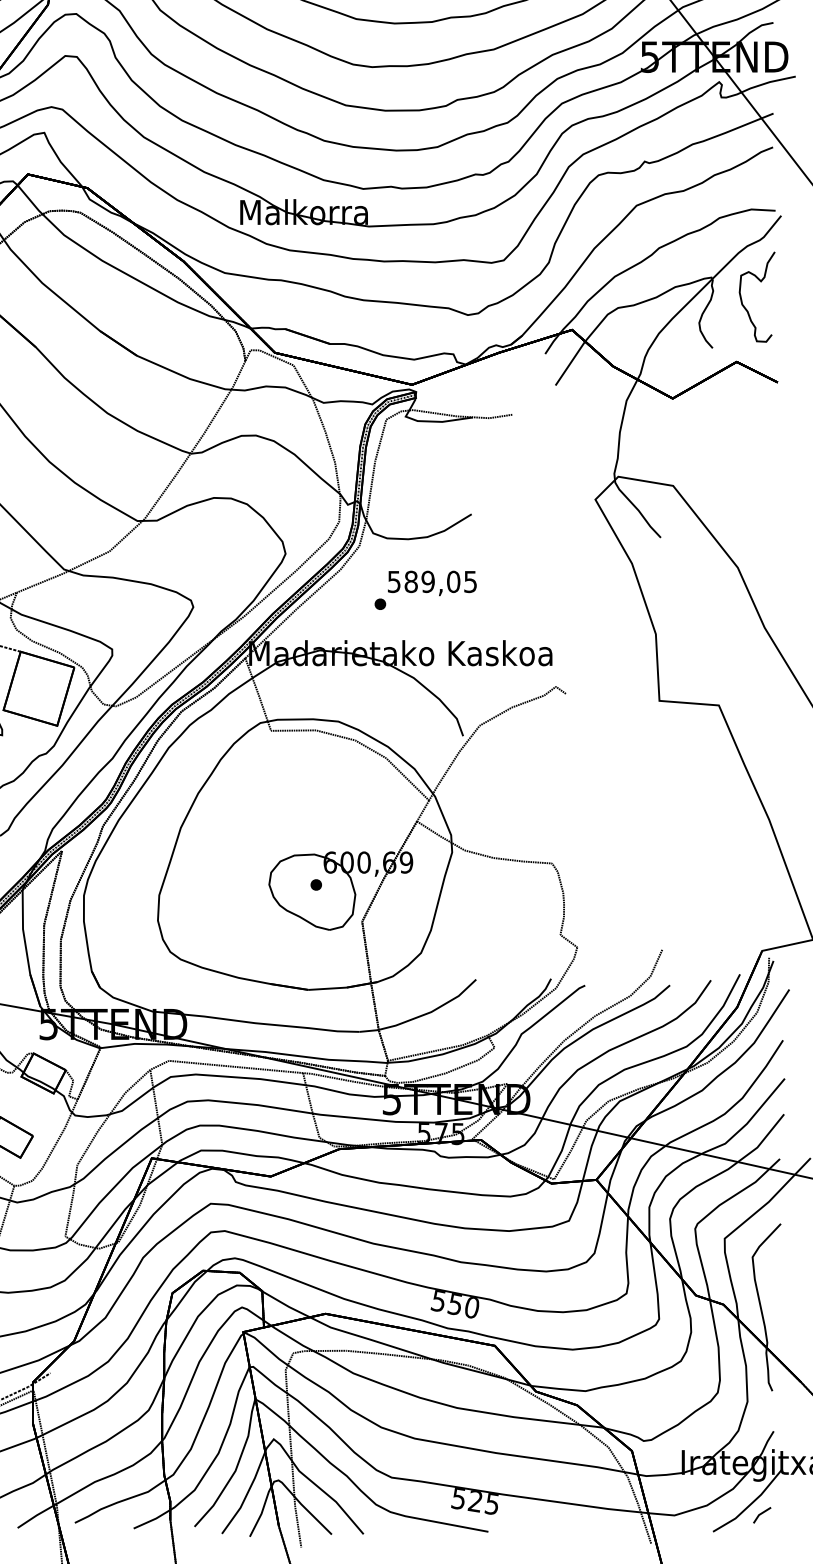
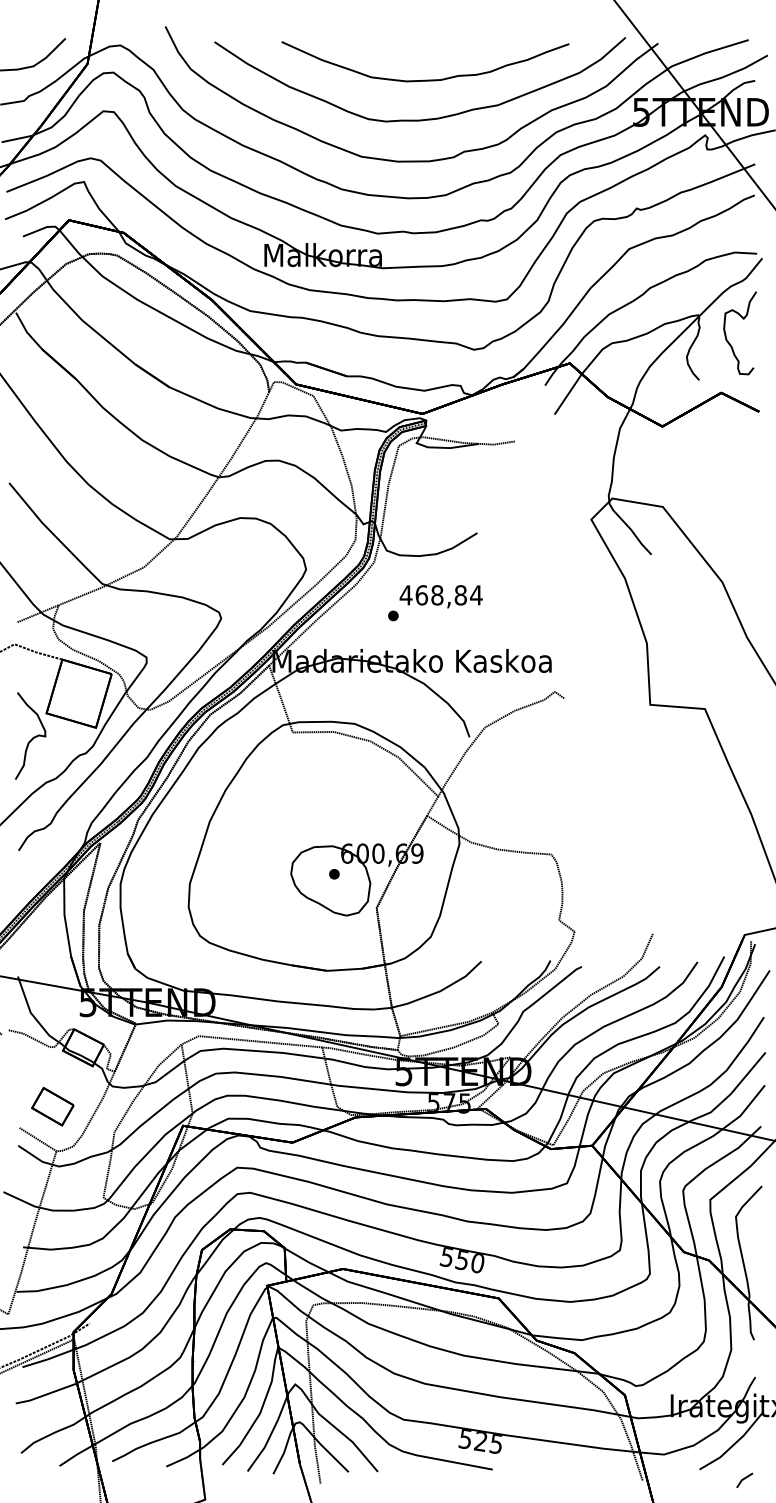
text: (431, 582) -> (440, 595), 589,05 -> 468,84
line: (761, 1514) -> (744, 1479), moved

